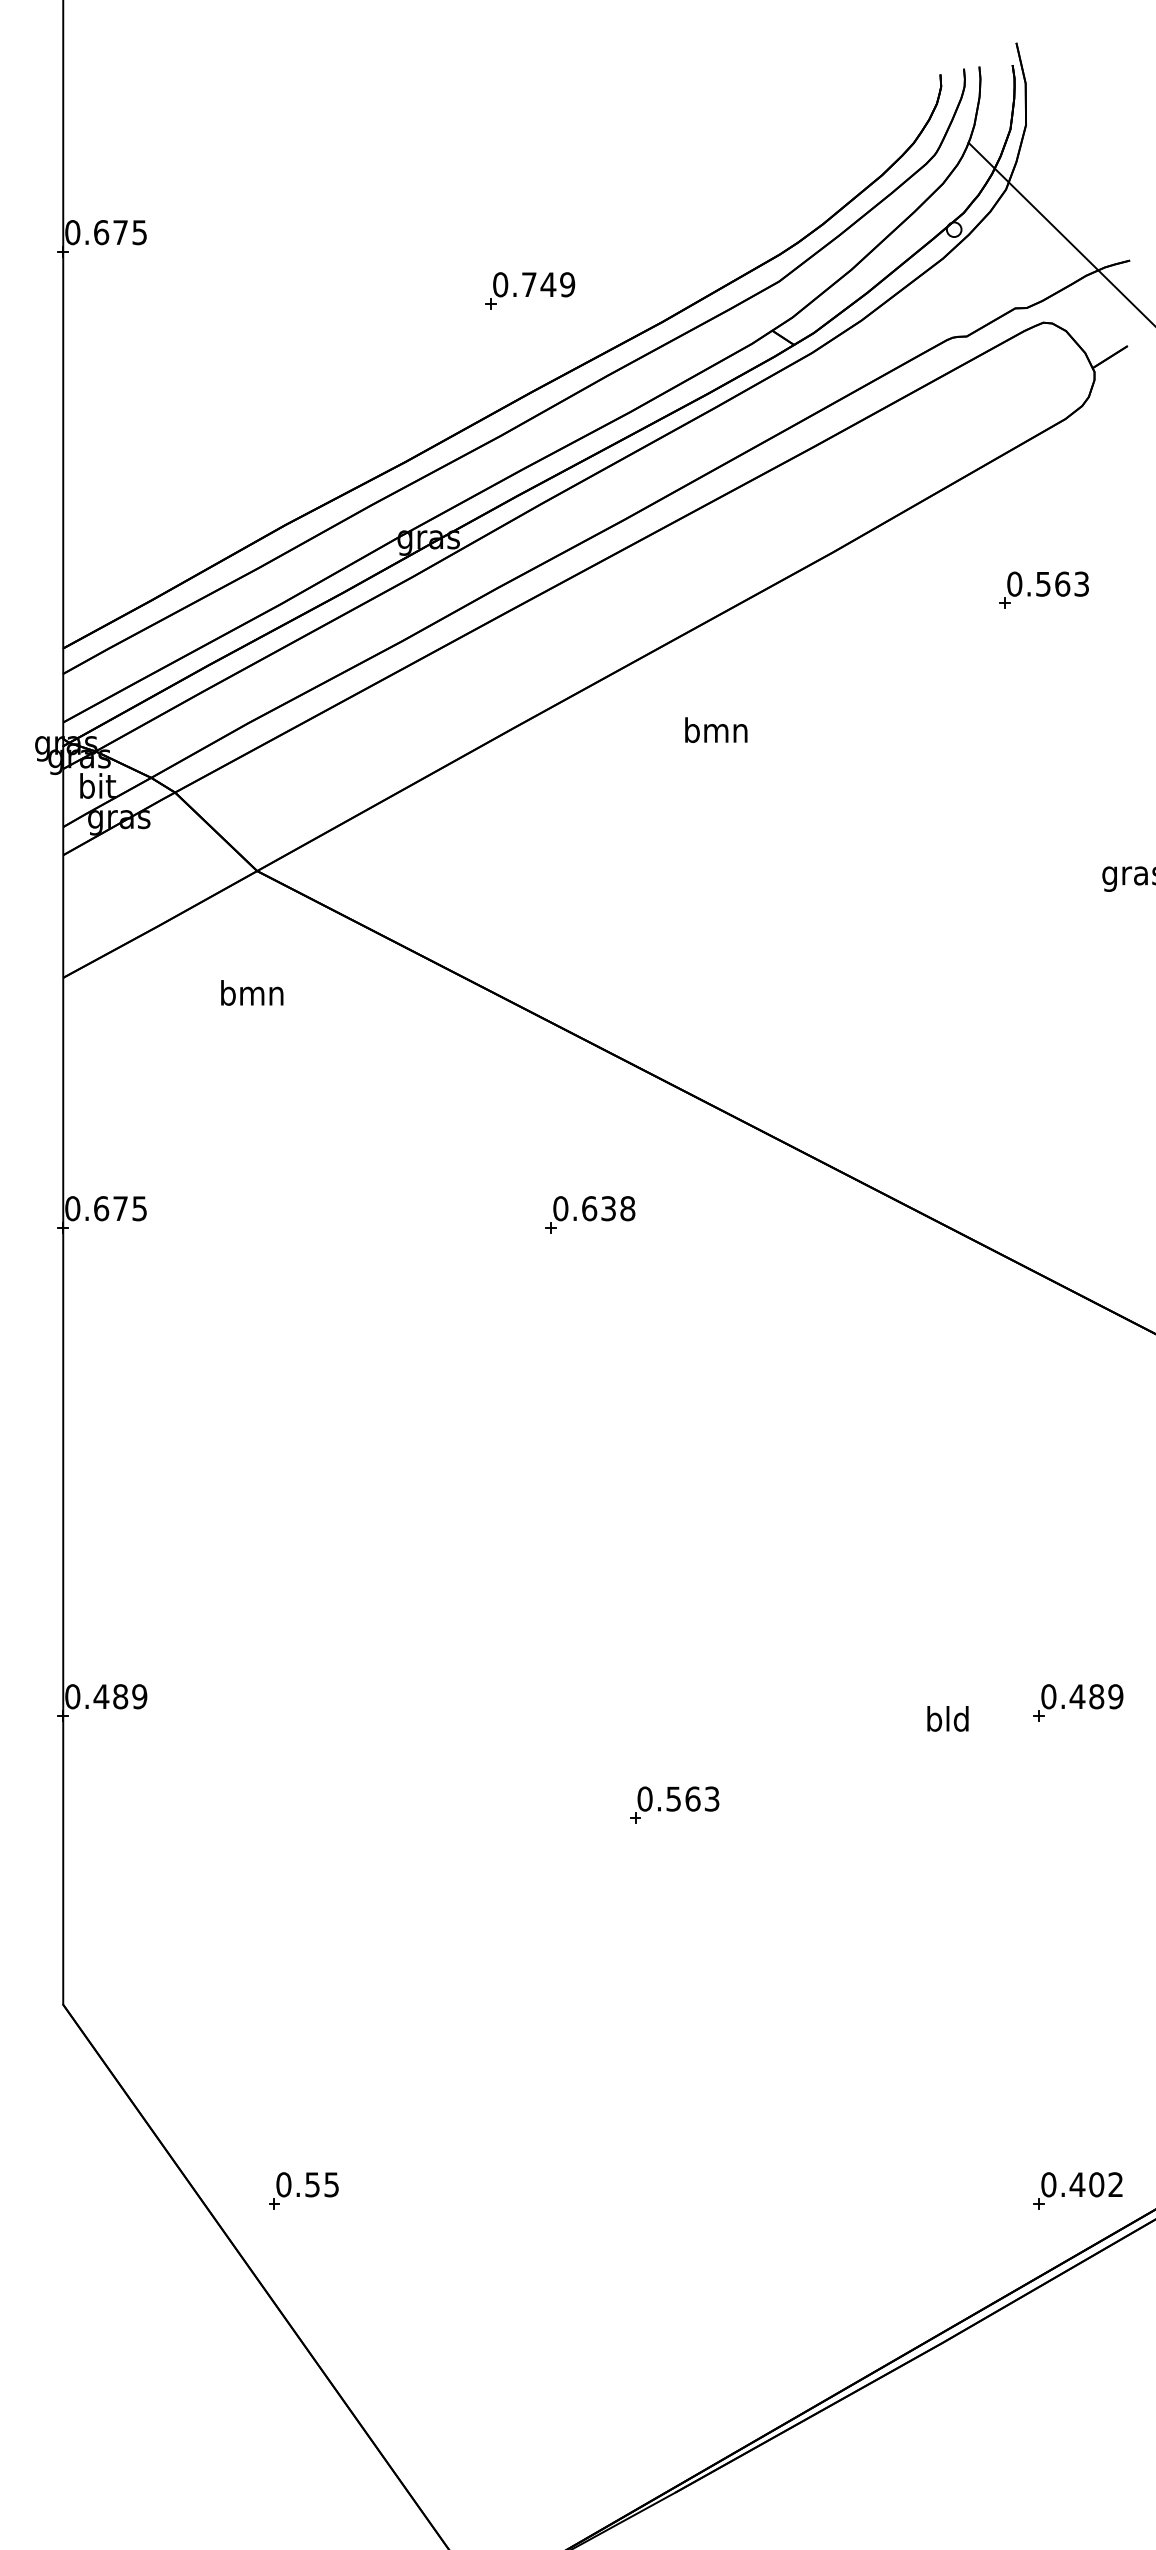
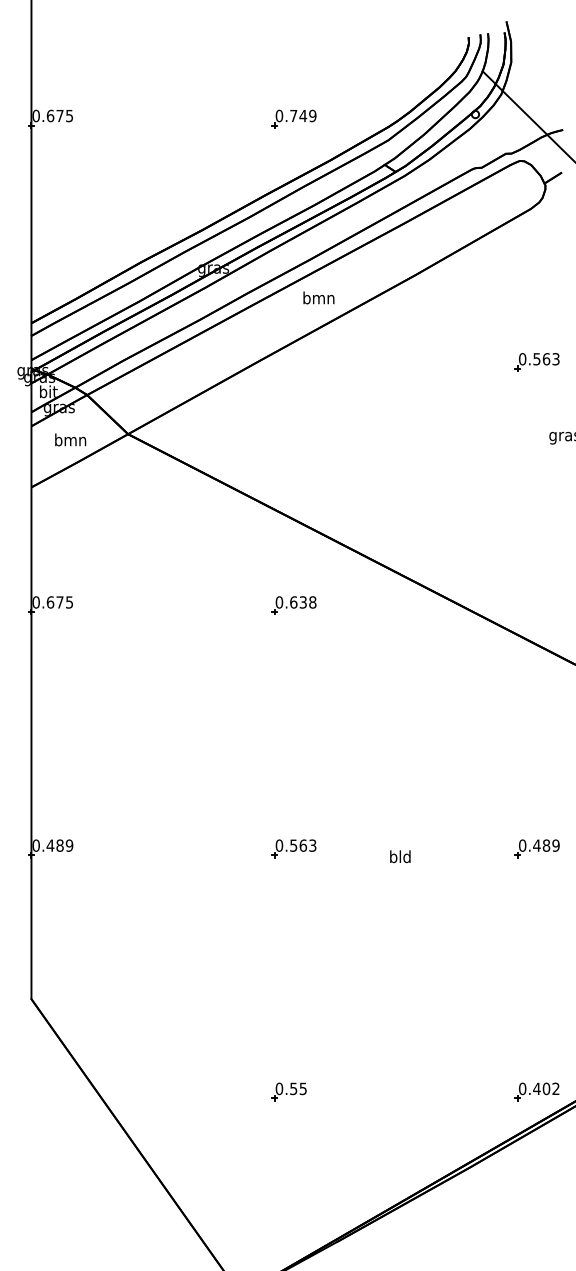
part: (528, 289) -> (293, 118), moved
part: (1042, 590) -> (536, 362), moved
text: (715, 729) -> (318, 297), moved
text: (251, 992) -> (70, 439), moved
text: (948, 1718) -> (400, 856), moved
part: (673, 1804) -> (293, 848), moved
part: (302, 2190) -> (288, 1091), moved

